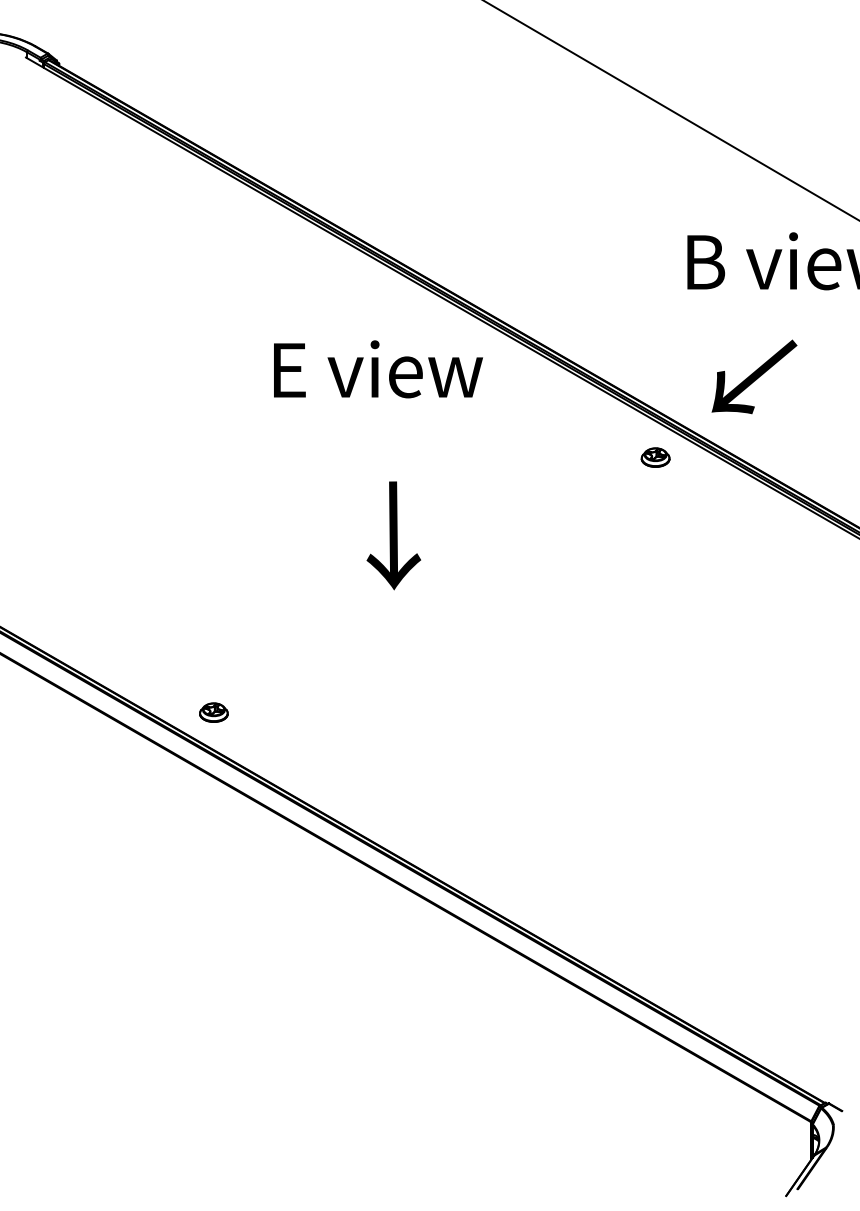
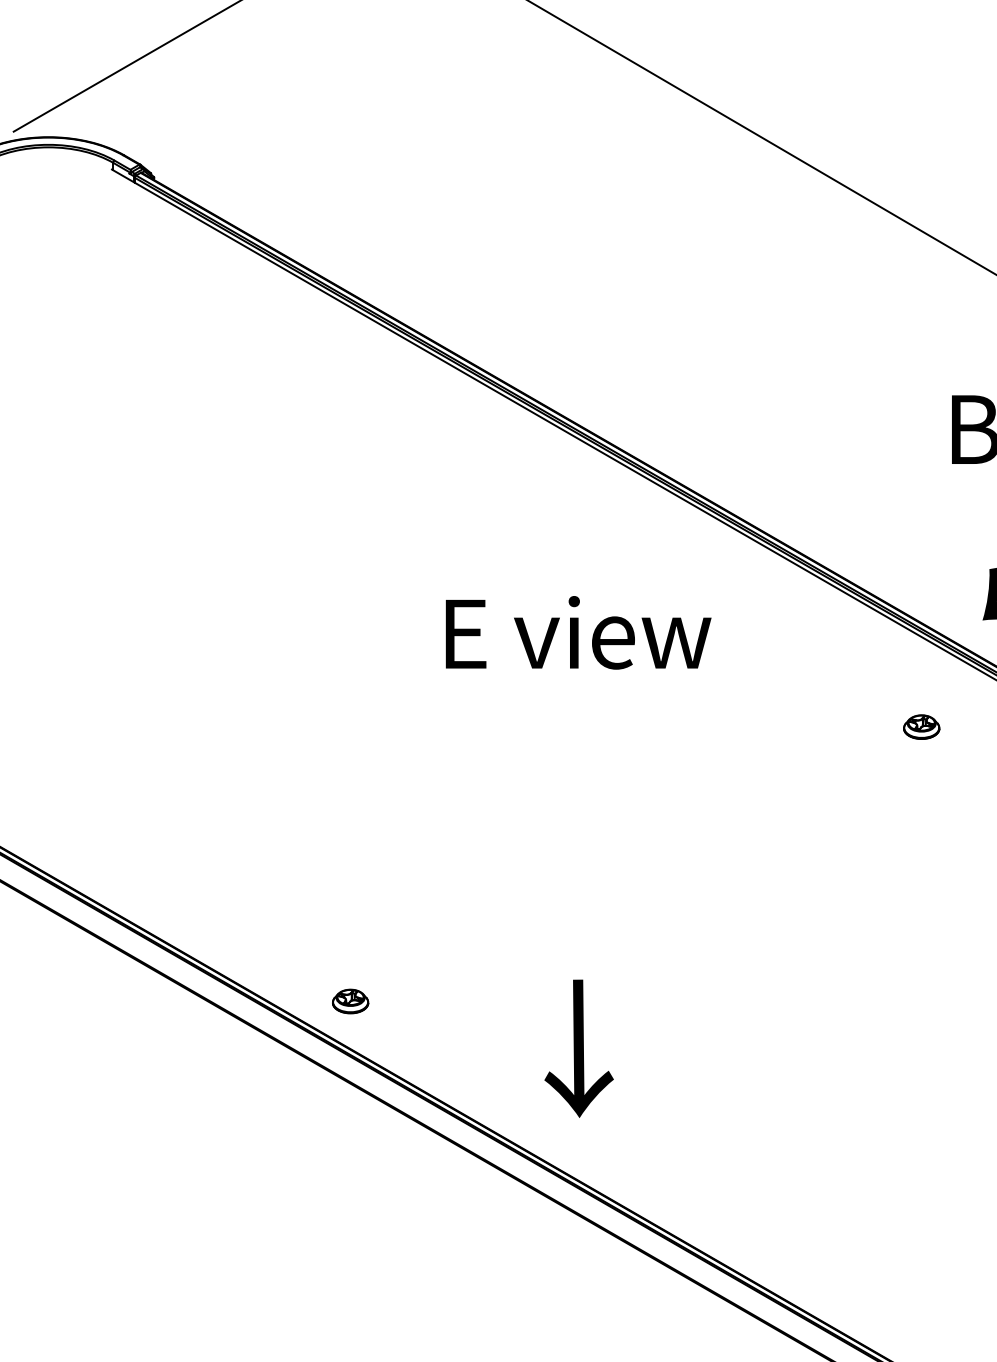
text: (378, 369) -> (578, 633), moved
part: (655, 457) -> (921, 726), moved
text: (393, 535) -> (578, 1048), moved

